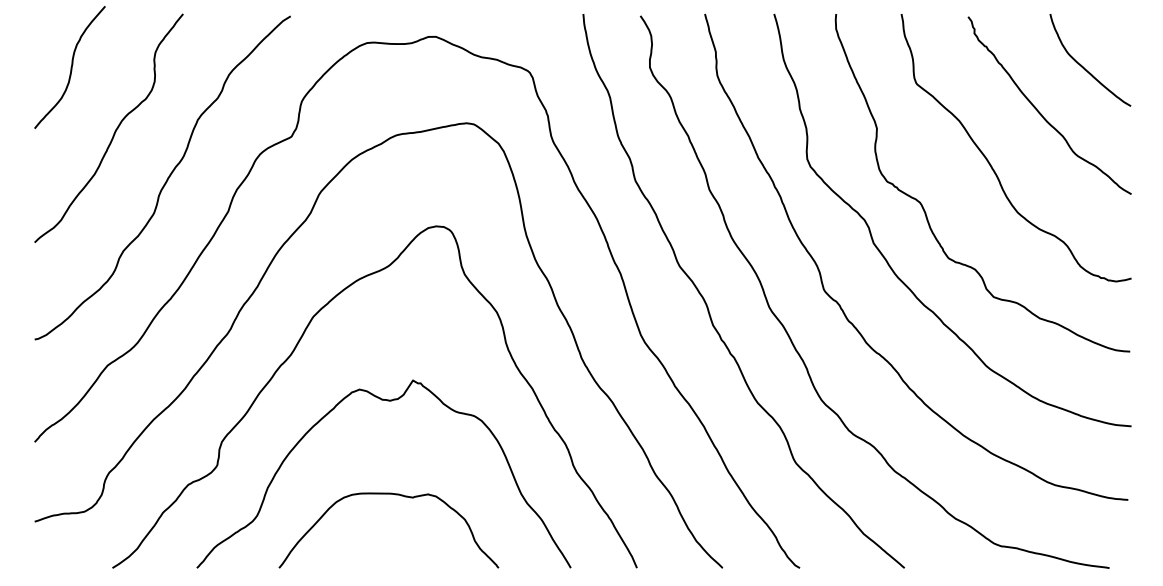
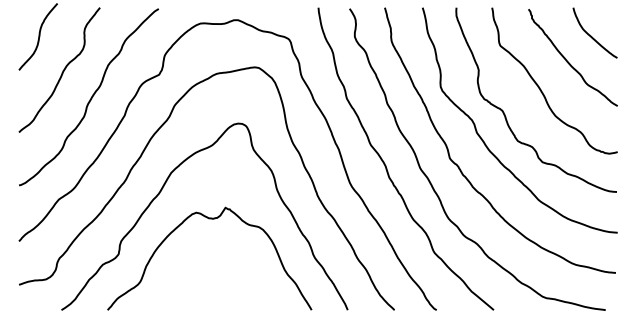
curve: (400, 497) -> (218, 271), removed

